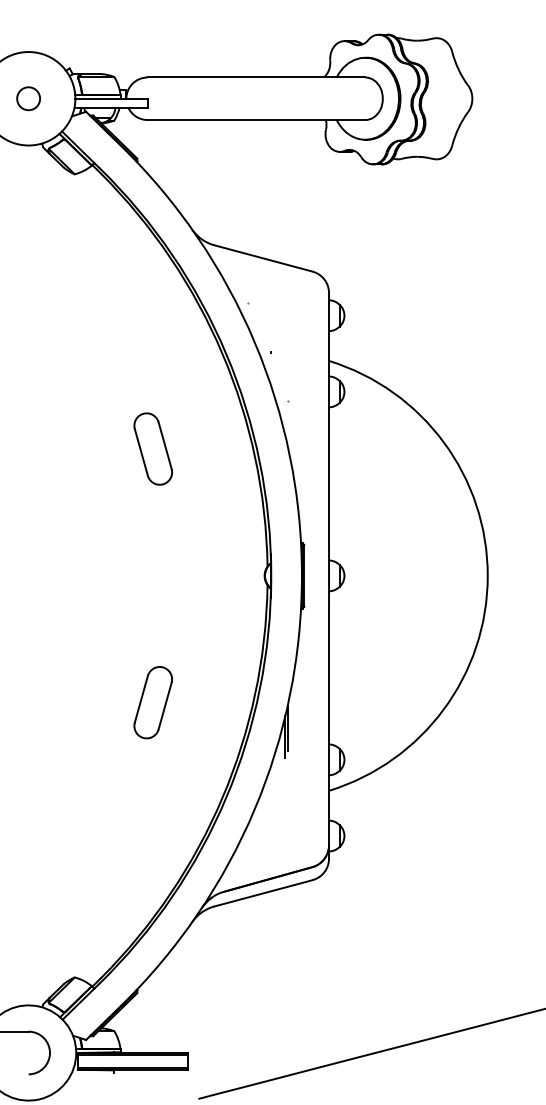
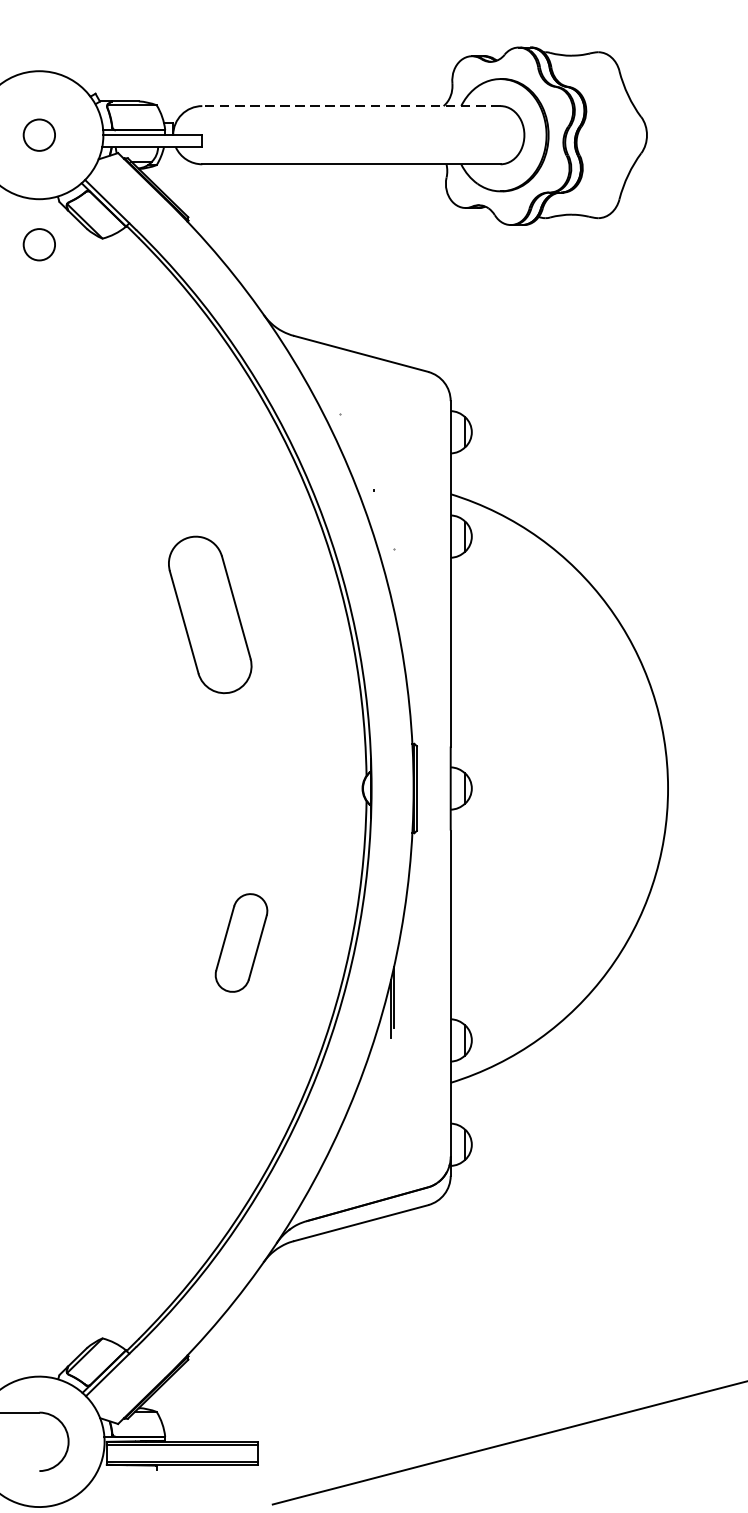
line: (256, 77) -> (351, 106), solid -> dashed
circle: (28, 178) -> (39, 244), added
part: (152, 448) -> (208, 614), size x1.6
part: (152, 702) -> (240, 942), moved

